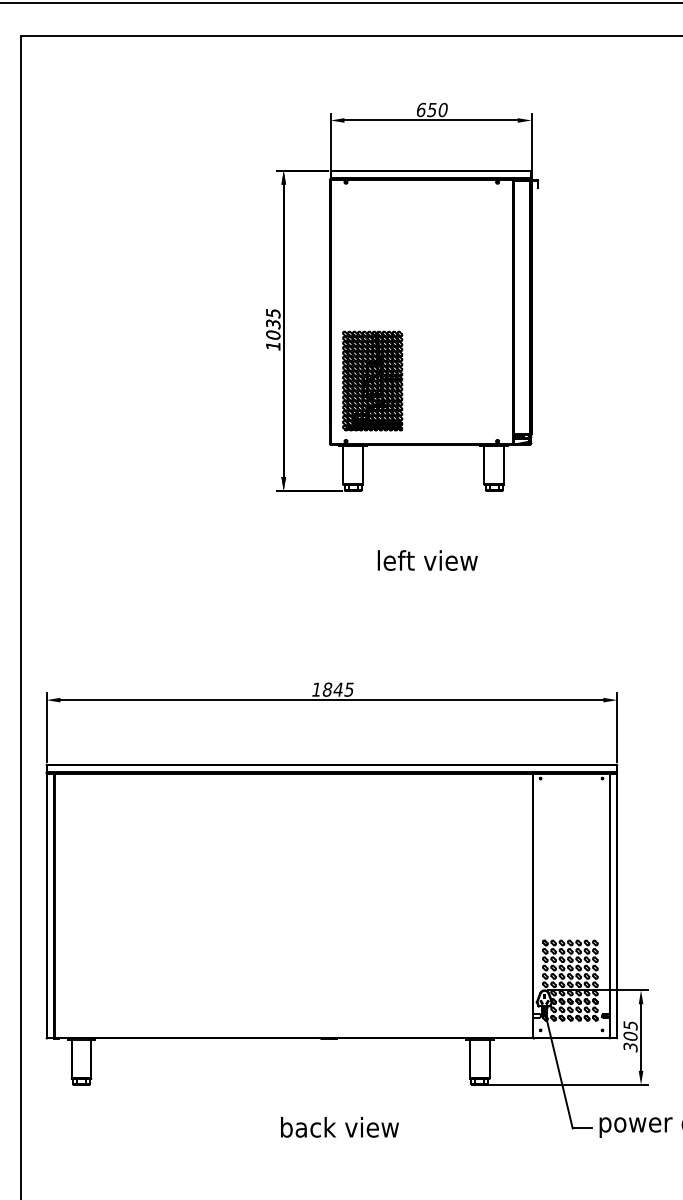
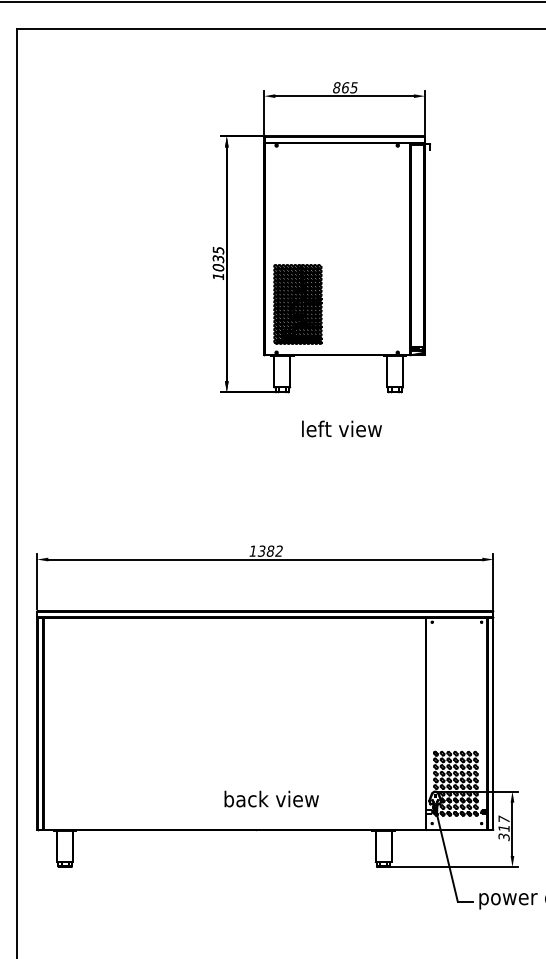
text: (432, 109) -> (345, 87), 650 -> 865
text: (427, 559) -> (341, 428), moved
text: (337, 688) -> (269, 550), 1845 -> 1382
text: (629, 1030) -> (503, 823), 305 -> 317
text: (339, 1126) -> (271, 798), moved

